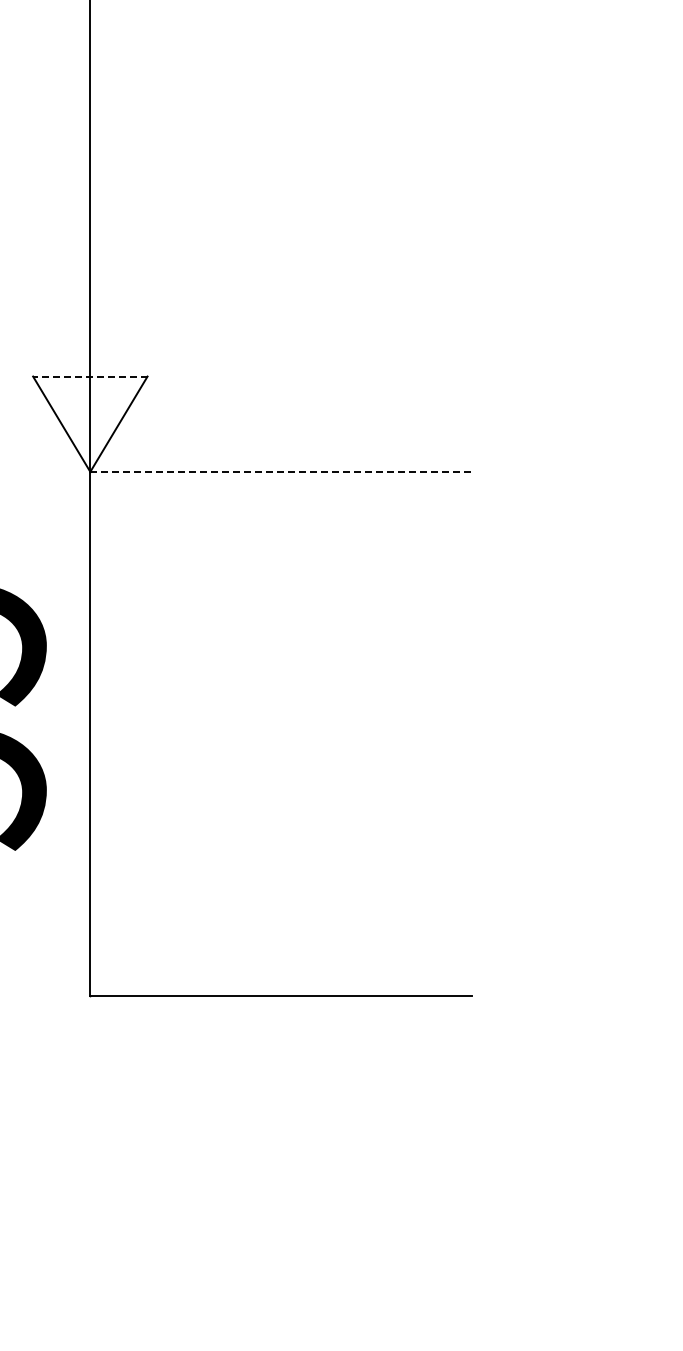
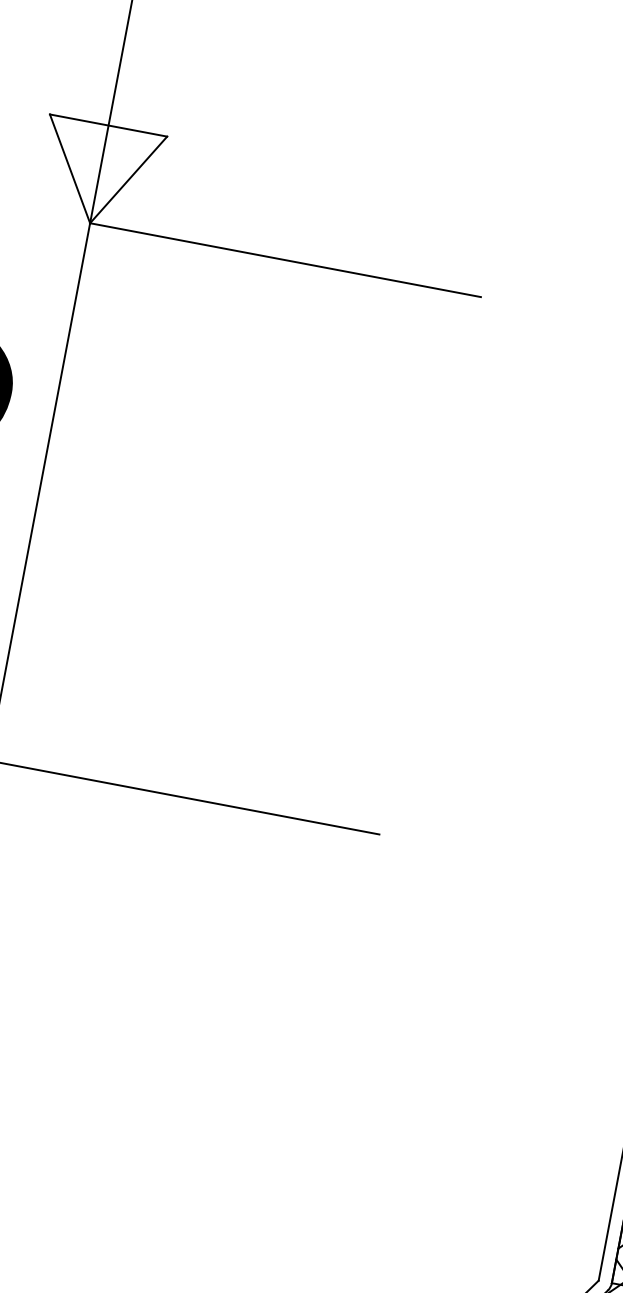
line: (89, 376) -> (107, 125), dashed -> solid
line: (281, 471) -> (286, 259), dashed -> solid

